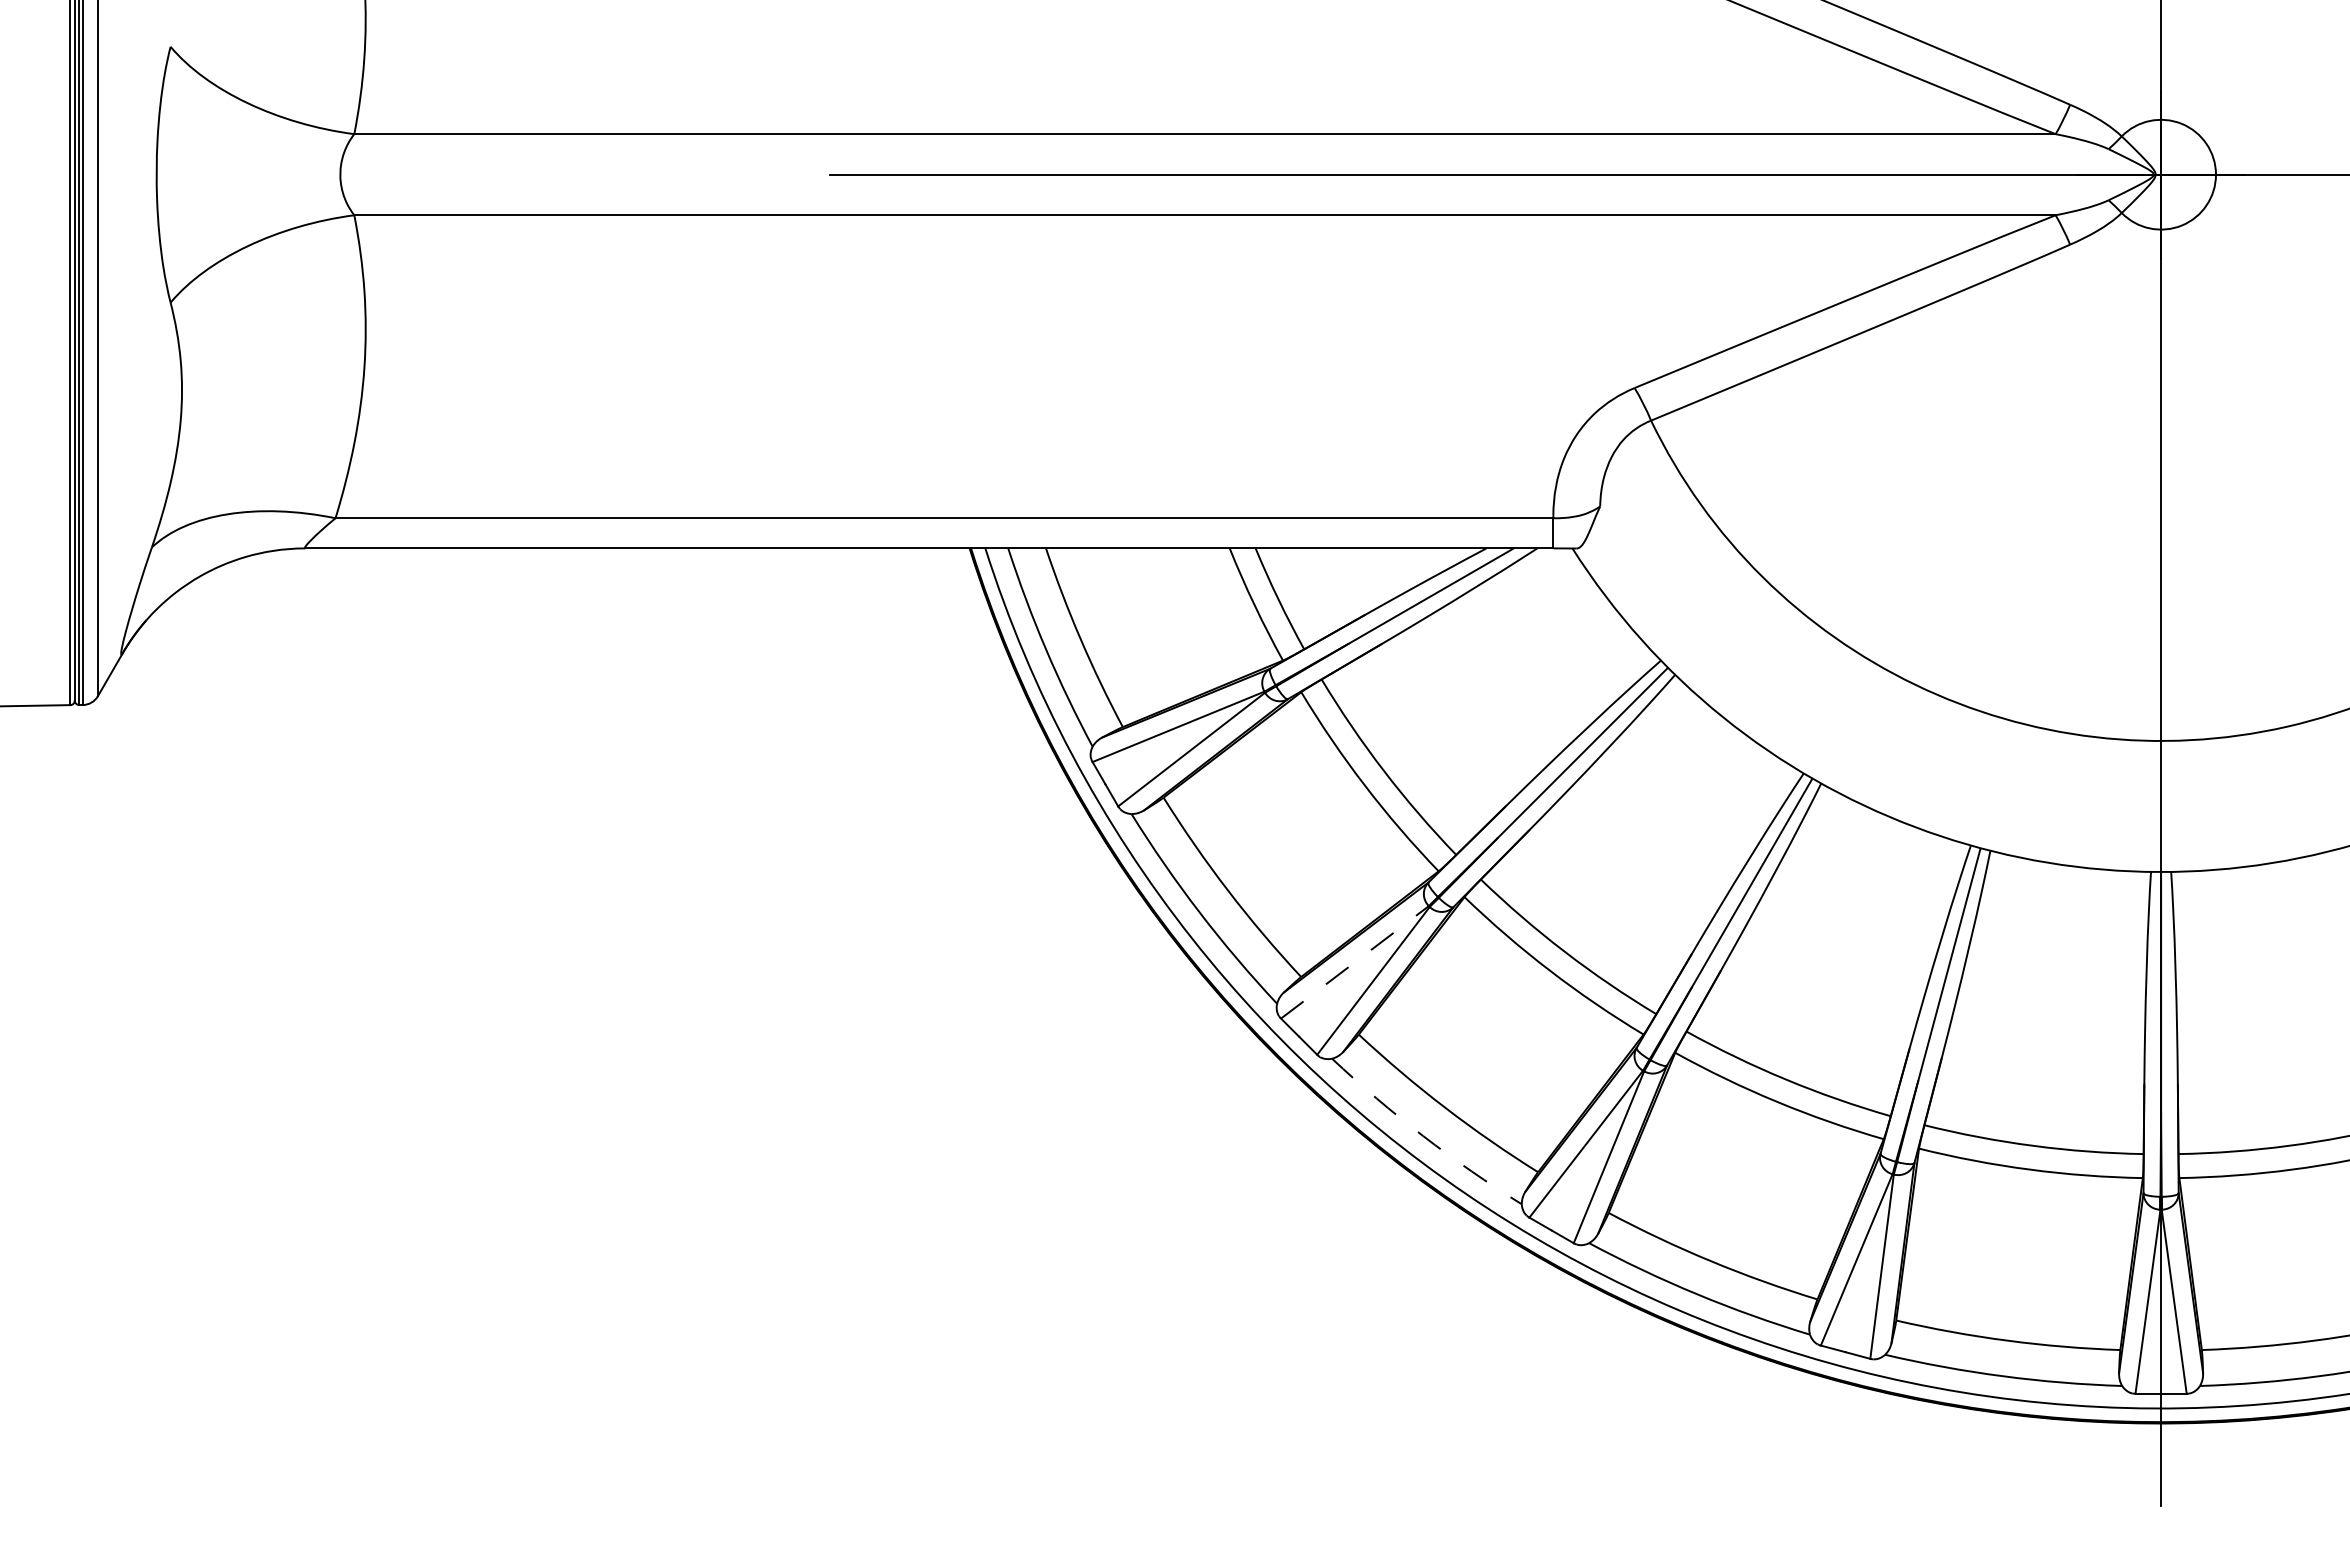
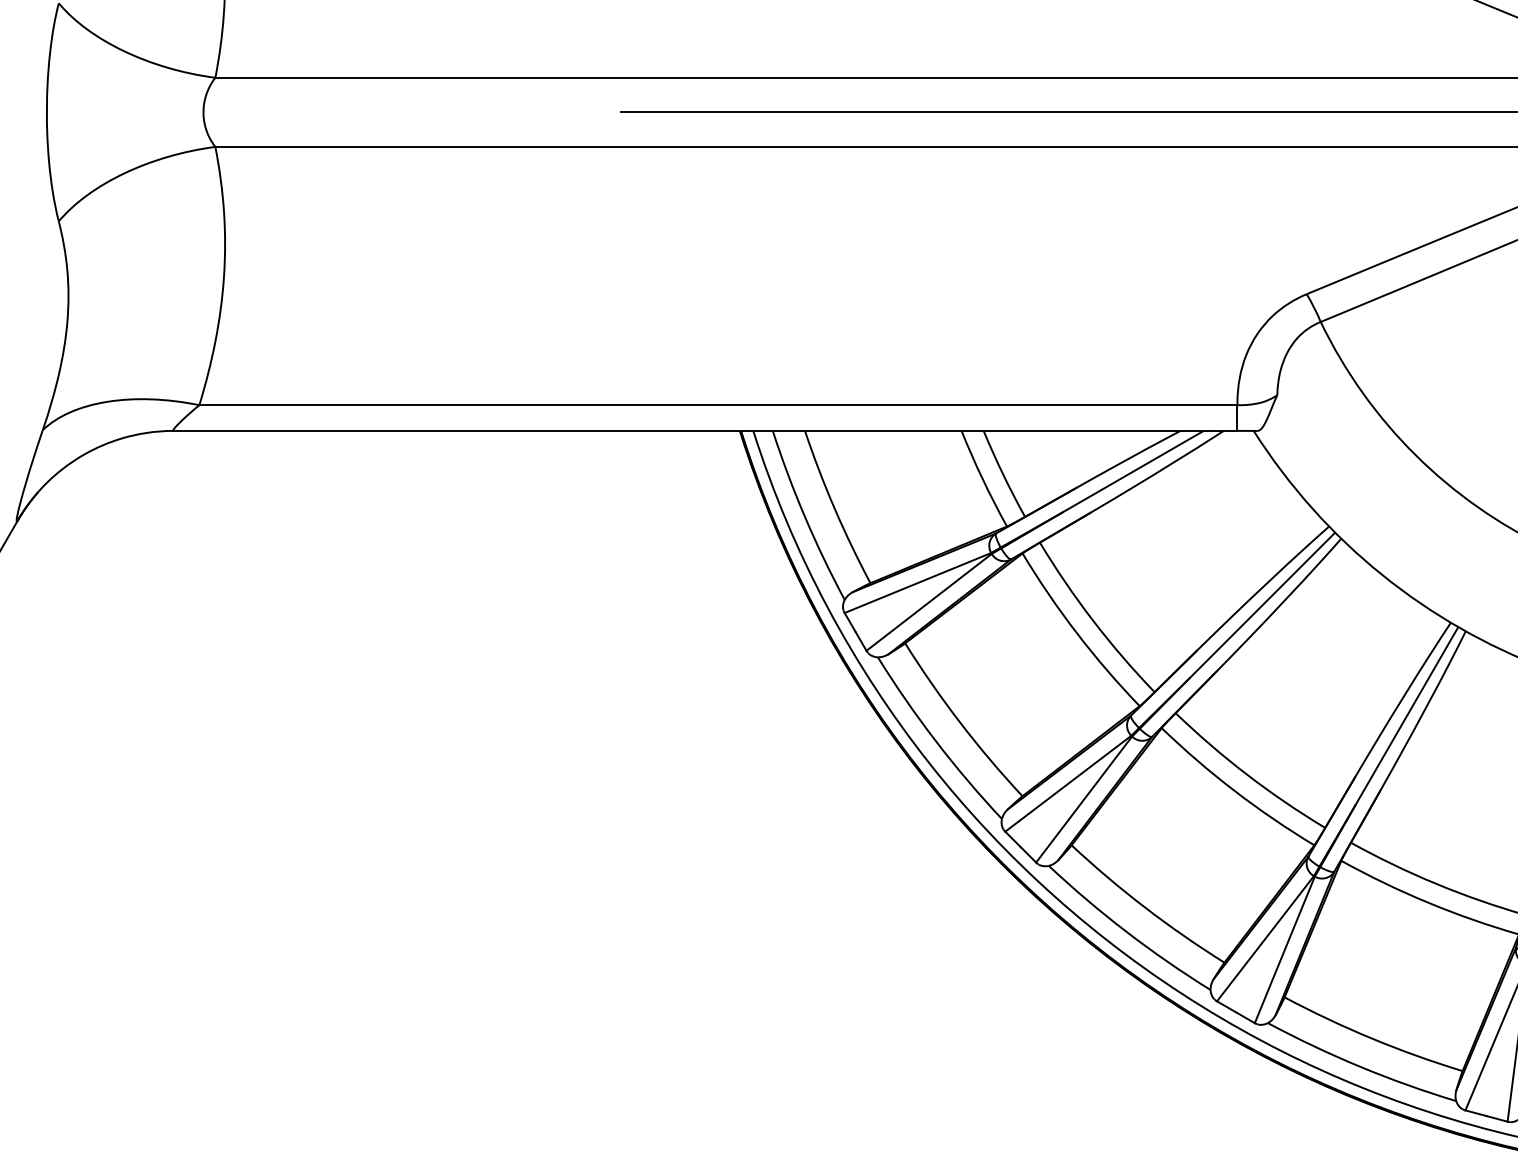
line: (1354, 962) -> (1067, 783), dashed -> solid
arc: (1423, 1136) -> (1126, 932), dashed -> solid

